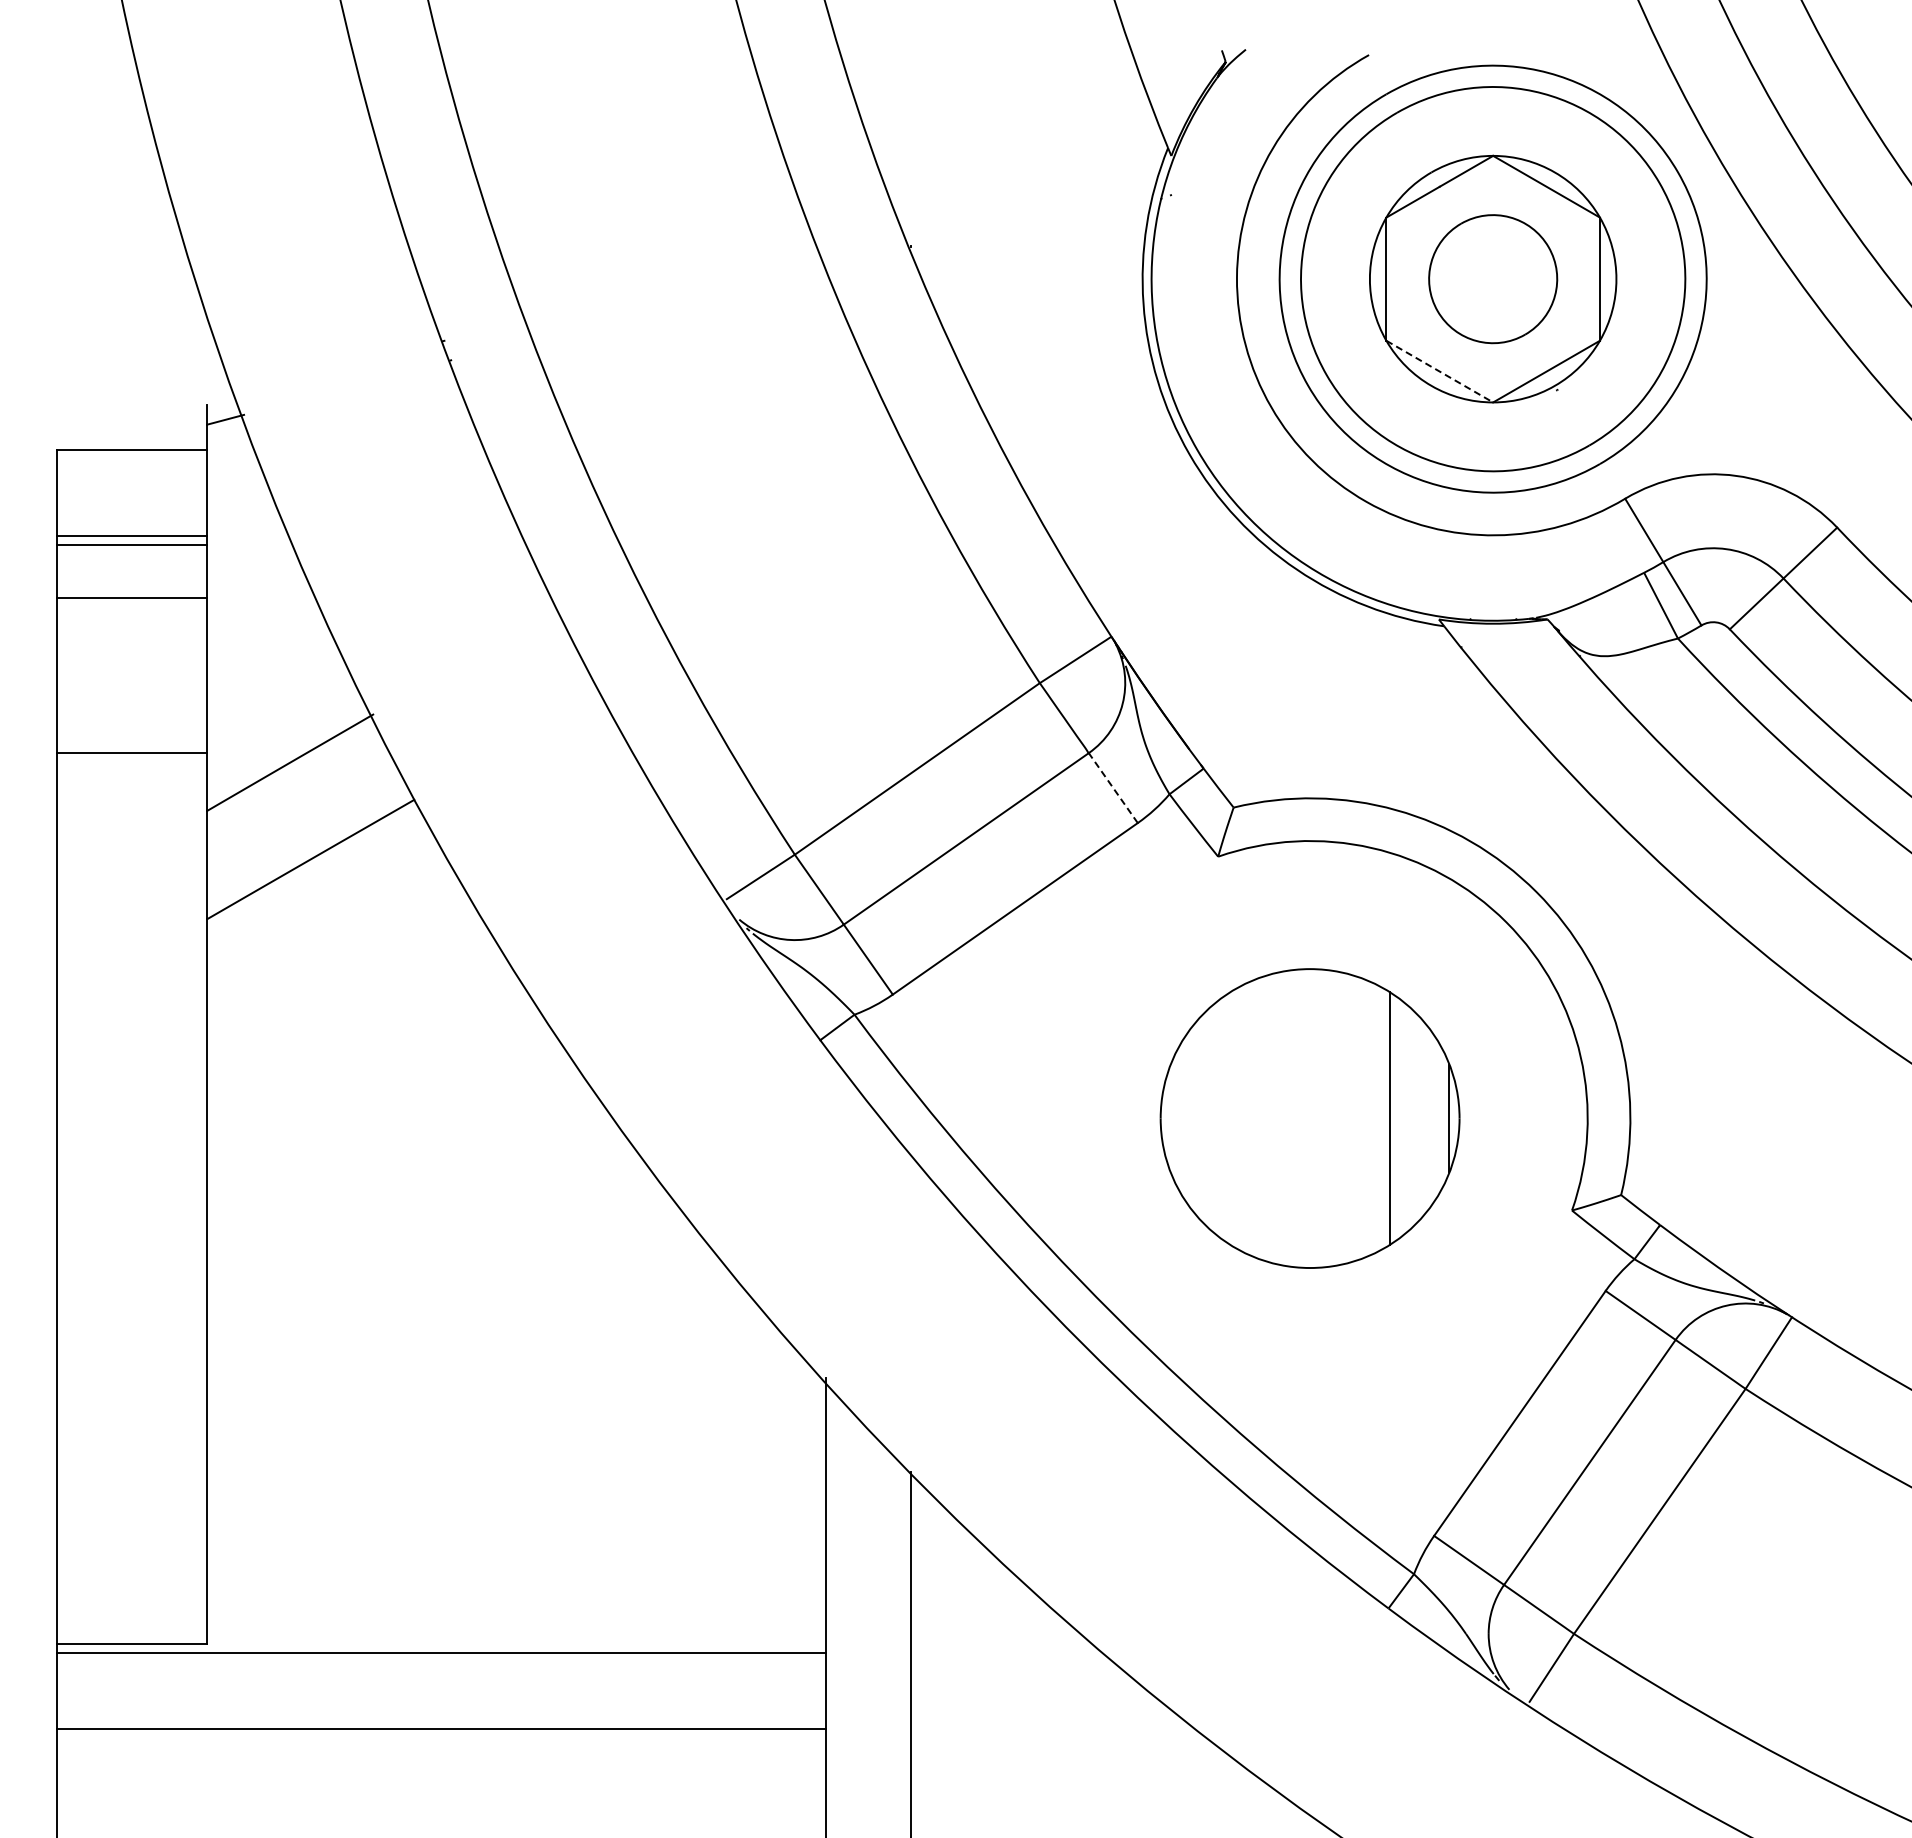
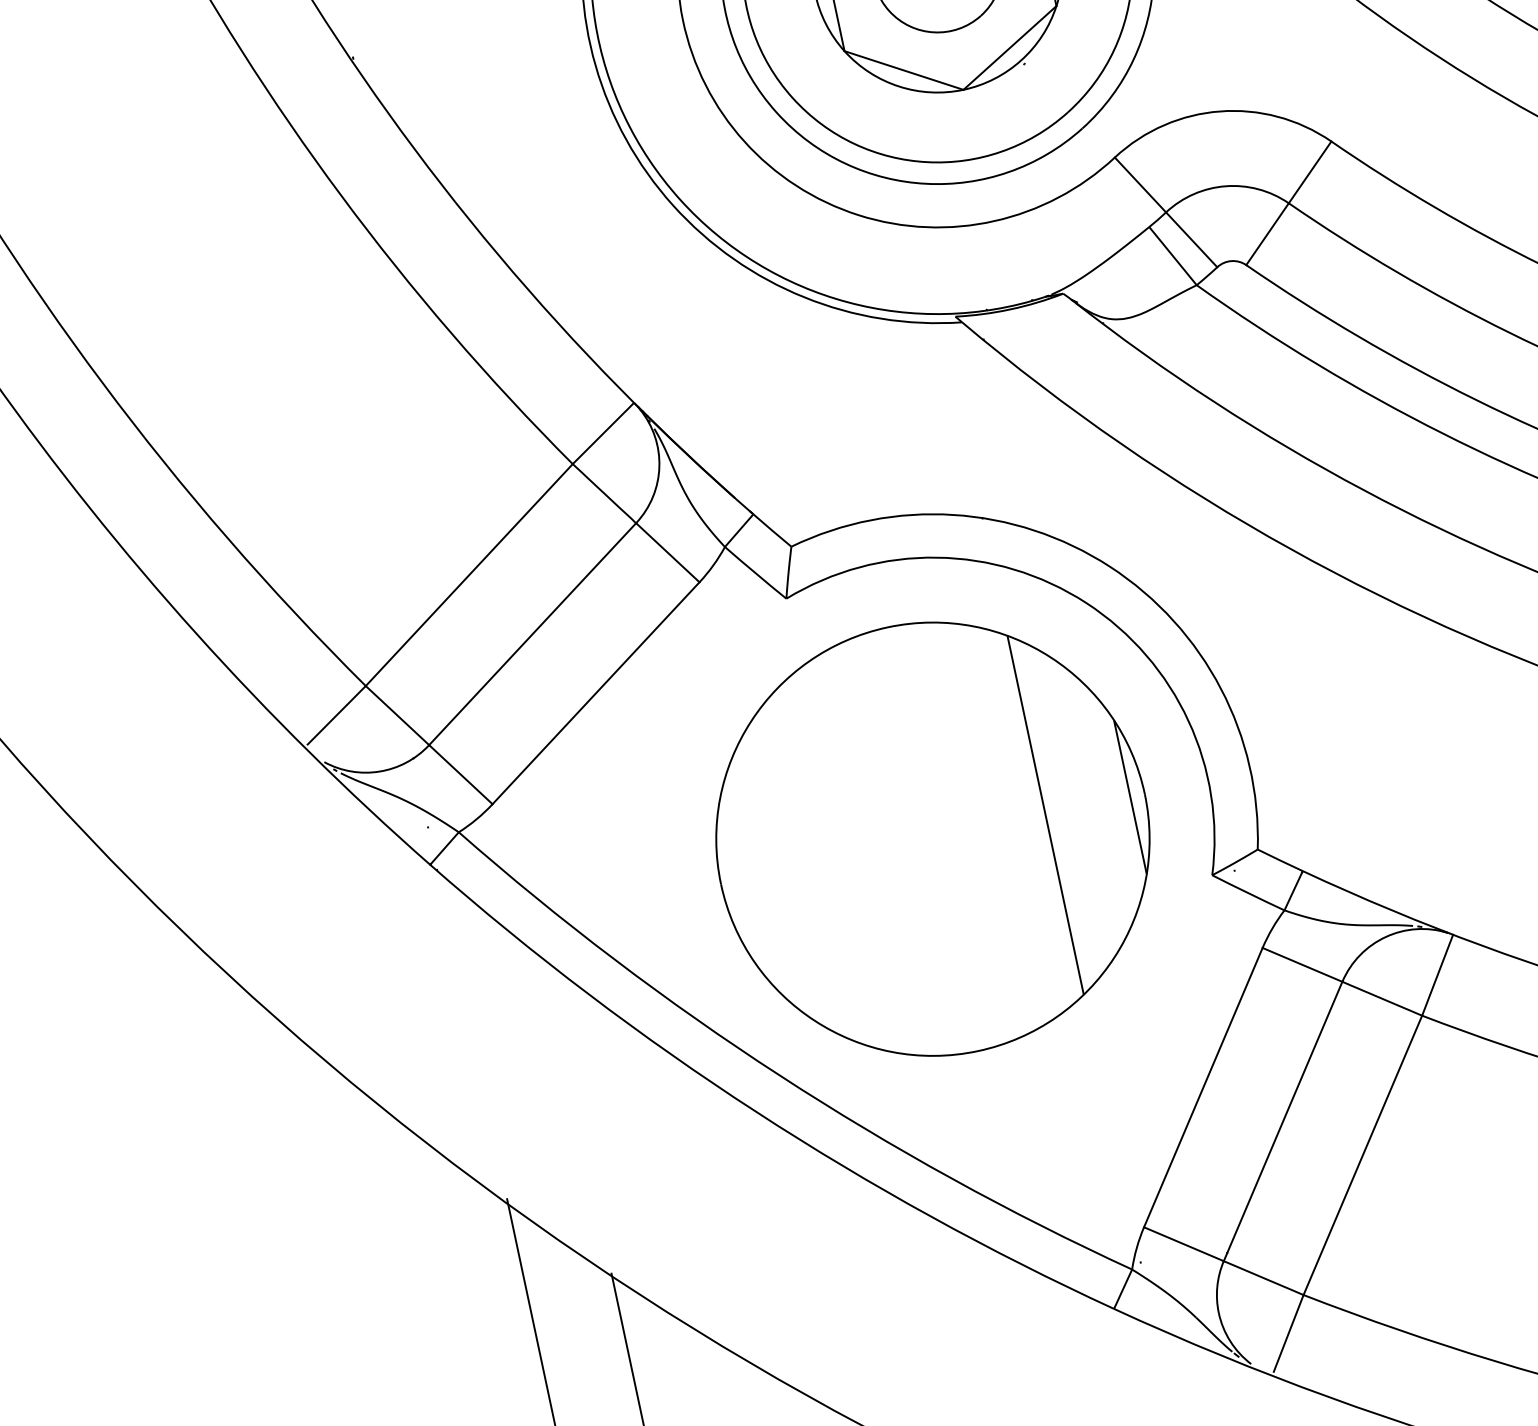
line: (1439, 371) -> (903, 70), dashed -> solid
line: (1113, 788) -> (668, 553), dashed -> solid
part: (1309, 1118) -> (932, 839), size x1.43

